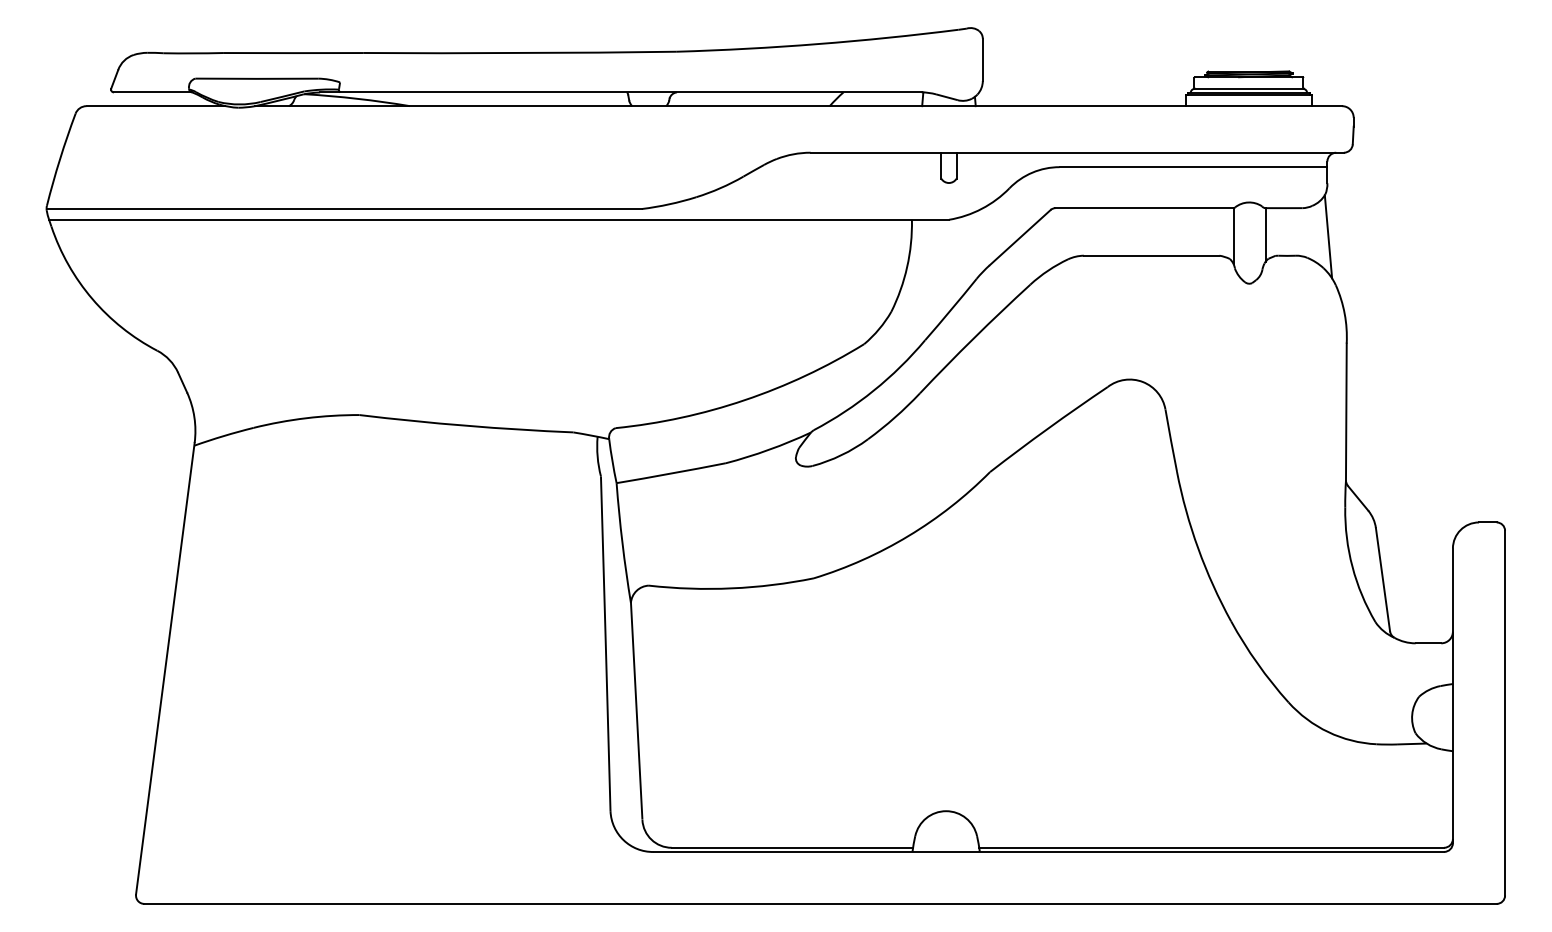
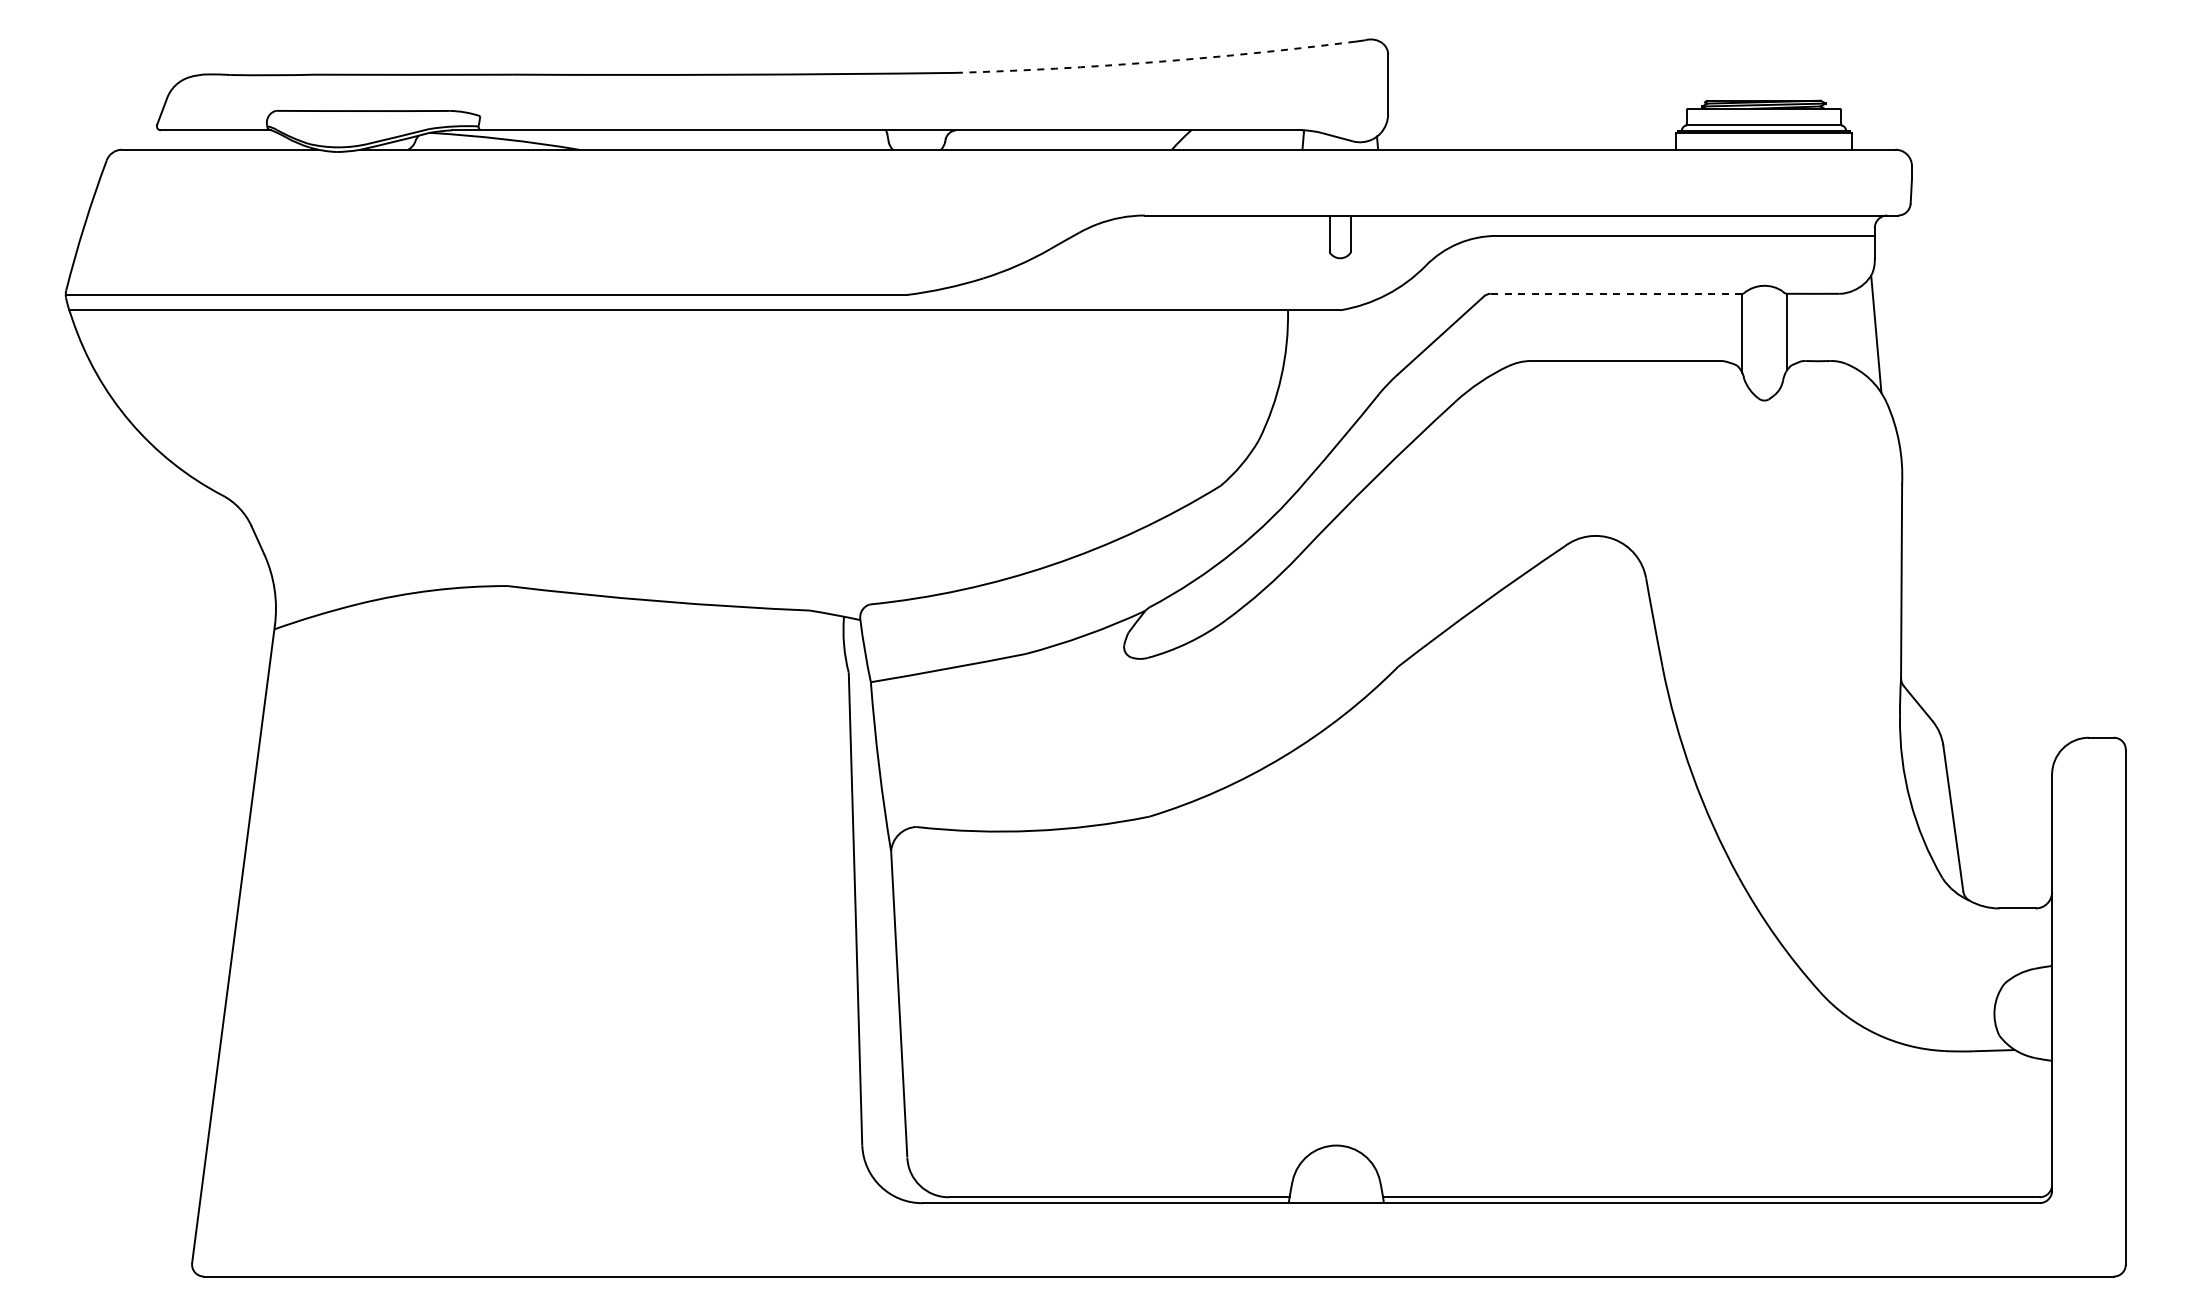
arc: (818, 44) -> (1155, 62), solid -> dashed
line: (1144, 207) -> (1616, 293), solid -> dashed

